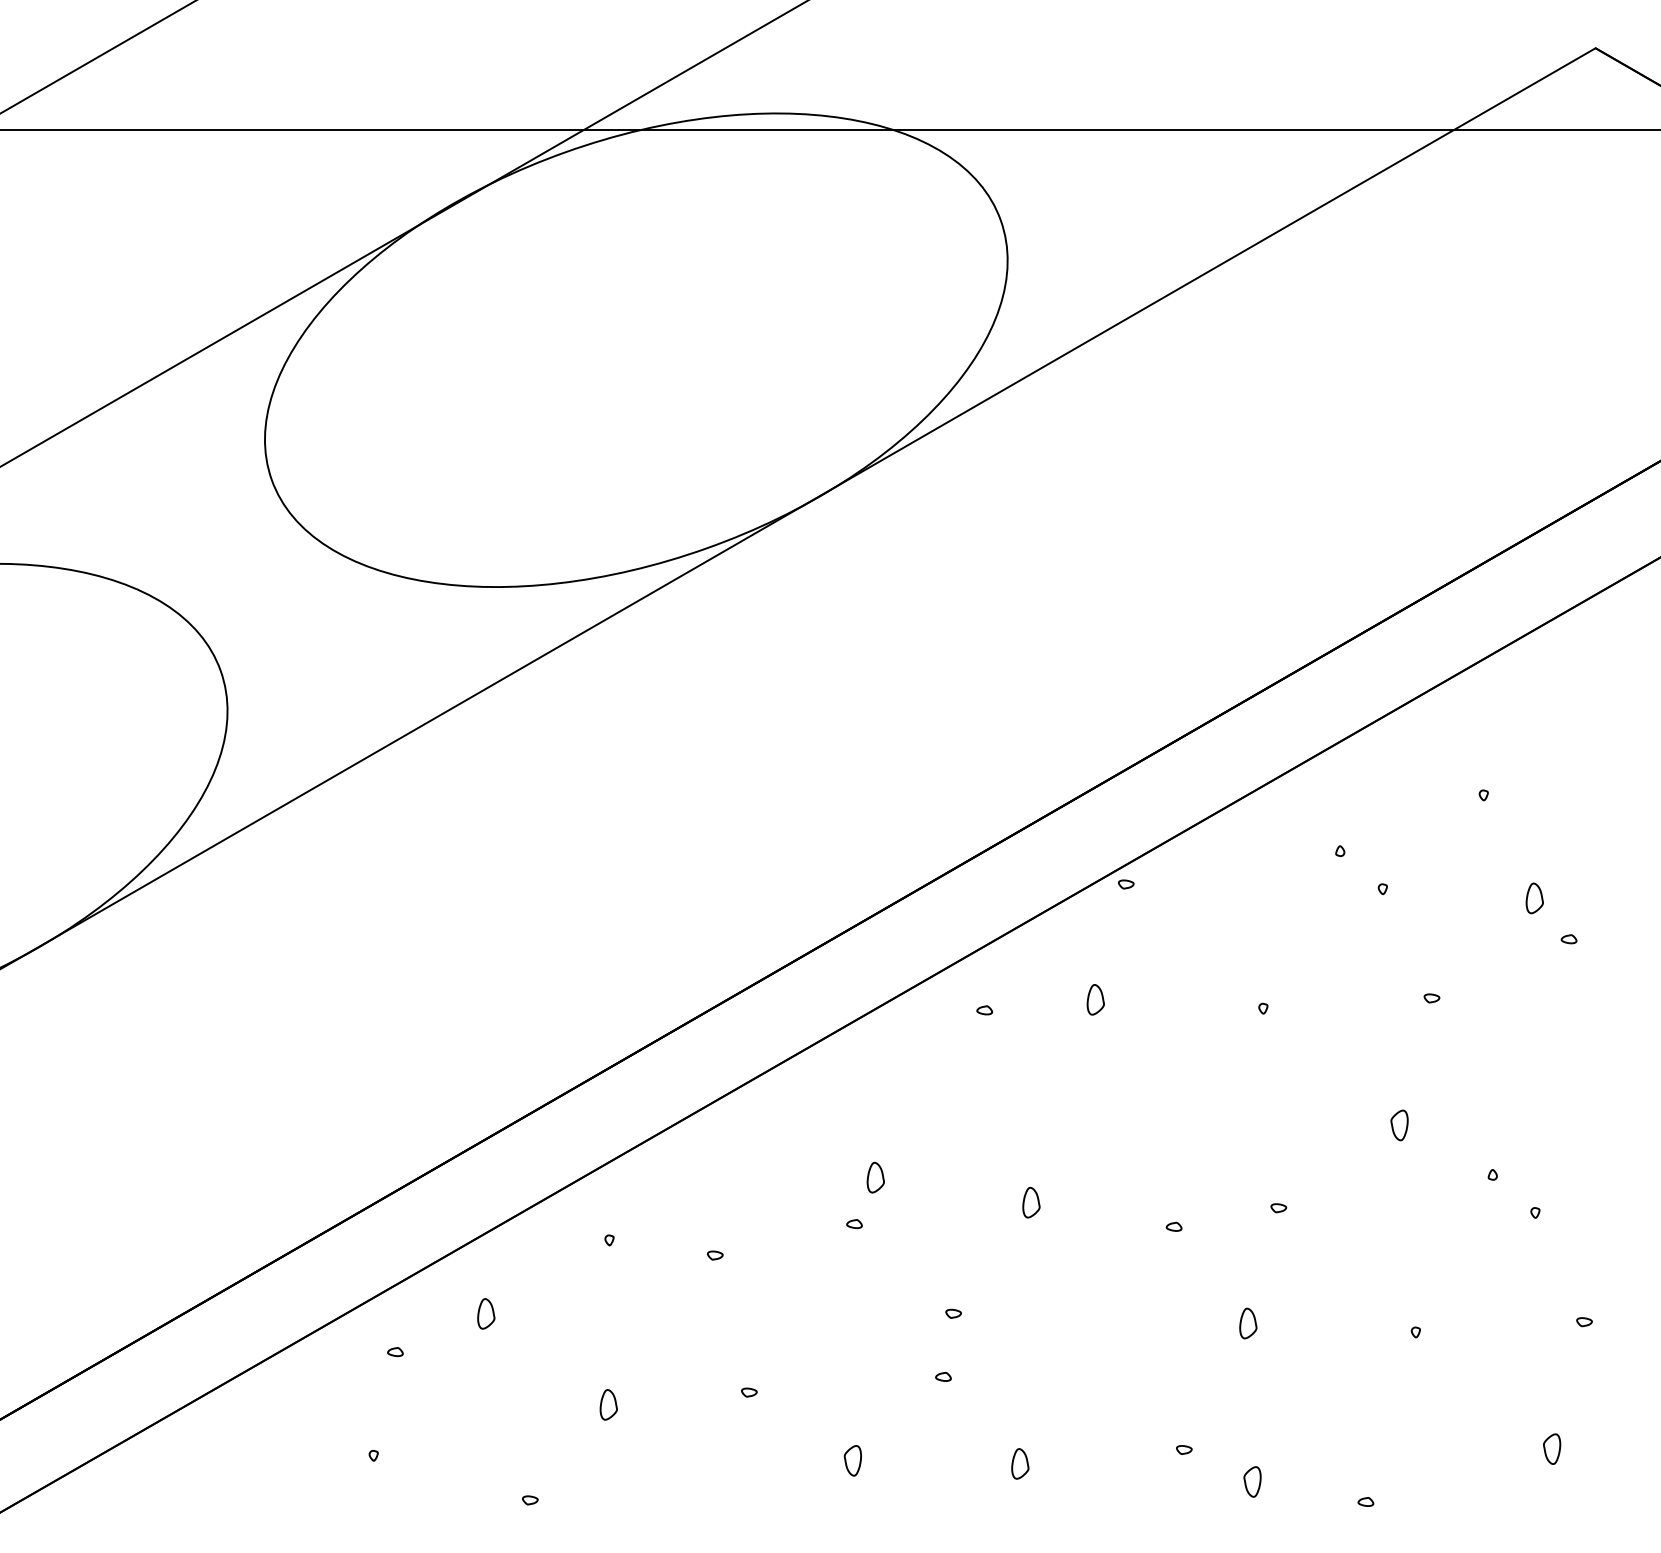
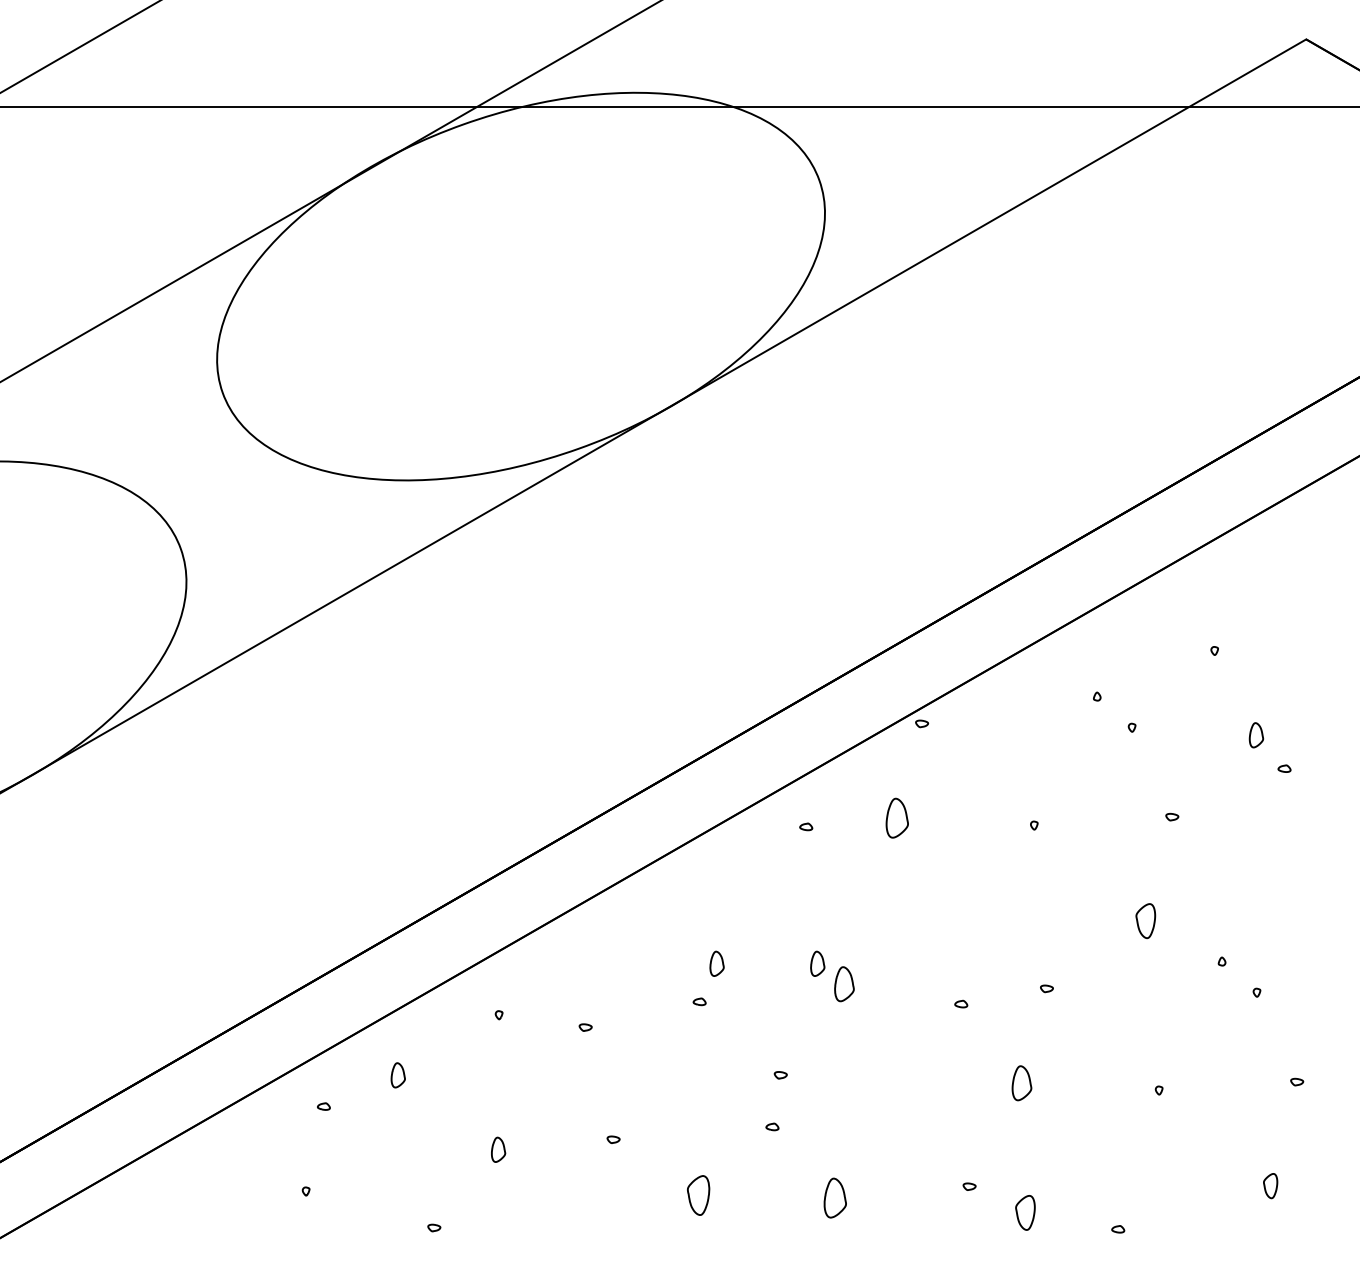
part: (1095, 999) -> (896, 818), size x1.6
part: (1399, 1125) -> (1145, 921), size x1.4
part: (998, 1177) -> (817, 963), added
part: (1031, 1202) -> (844, 984), size x1.4
part: (1248, 1323) -> (1022, 1083), size x1.4
part: (852, 1460) -> (698, 1195), size x1.6
part: (1020, 1463) -> (835, 1197), size x1.6
part: (1252, 1481) -> (1025, 1212), size x1.4

